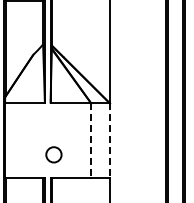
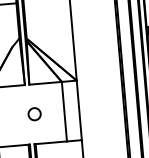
line: (91, 141) -> (64, 112), dashed -> solid
line: (109, 141) -> (78, 110), dashed -> solid
circle: (53, 154) -> (34, 113), moved

